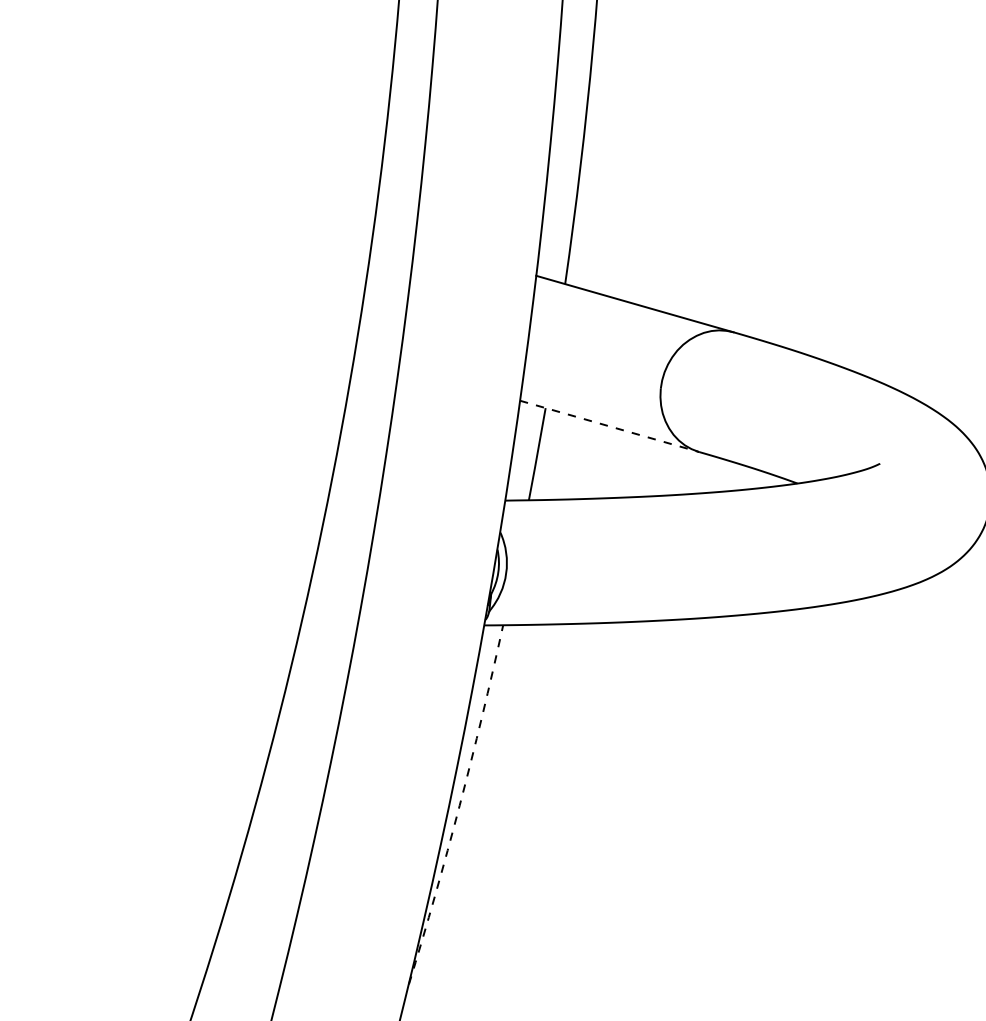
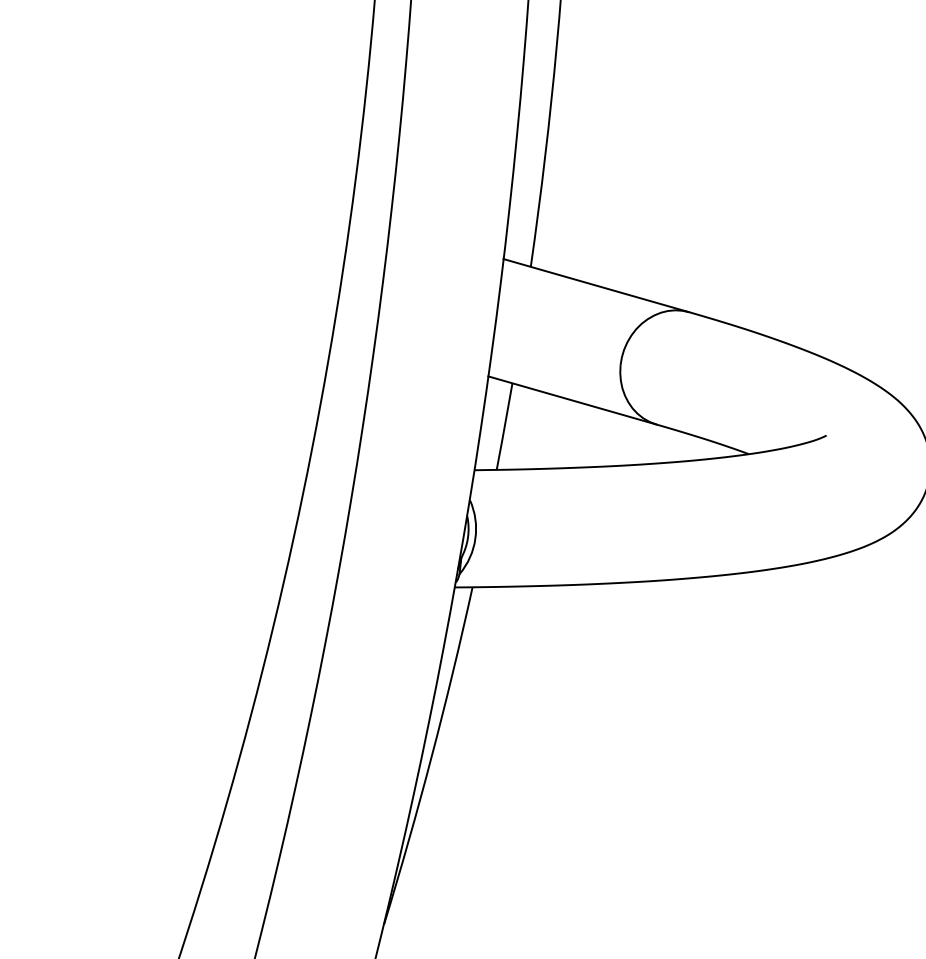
line: (610, 426) -> (573, 400), dashed -> solid
arc: (459, 805) -> (431, 756), dashed -> solid

